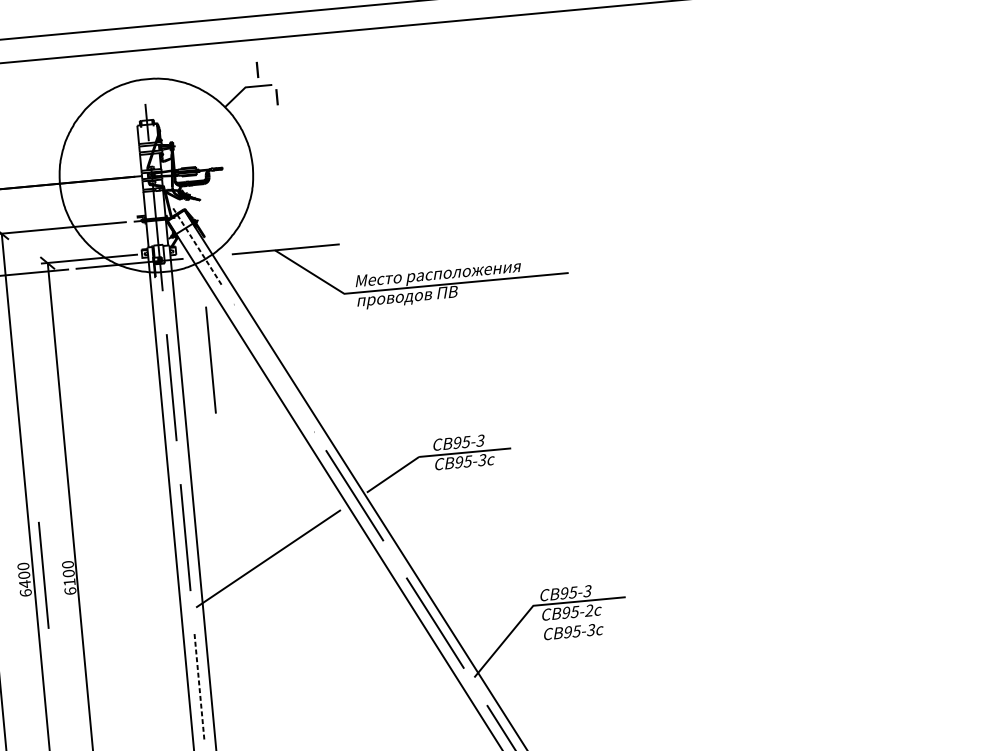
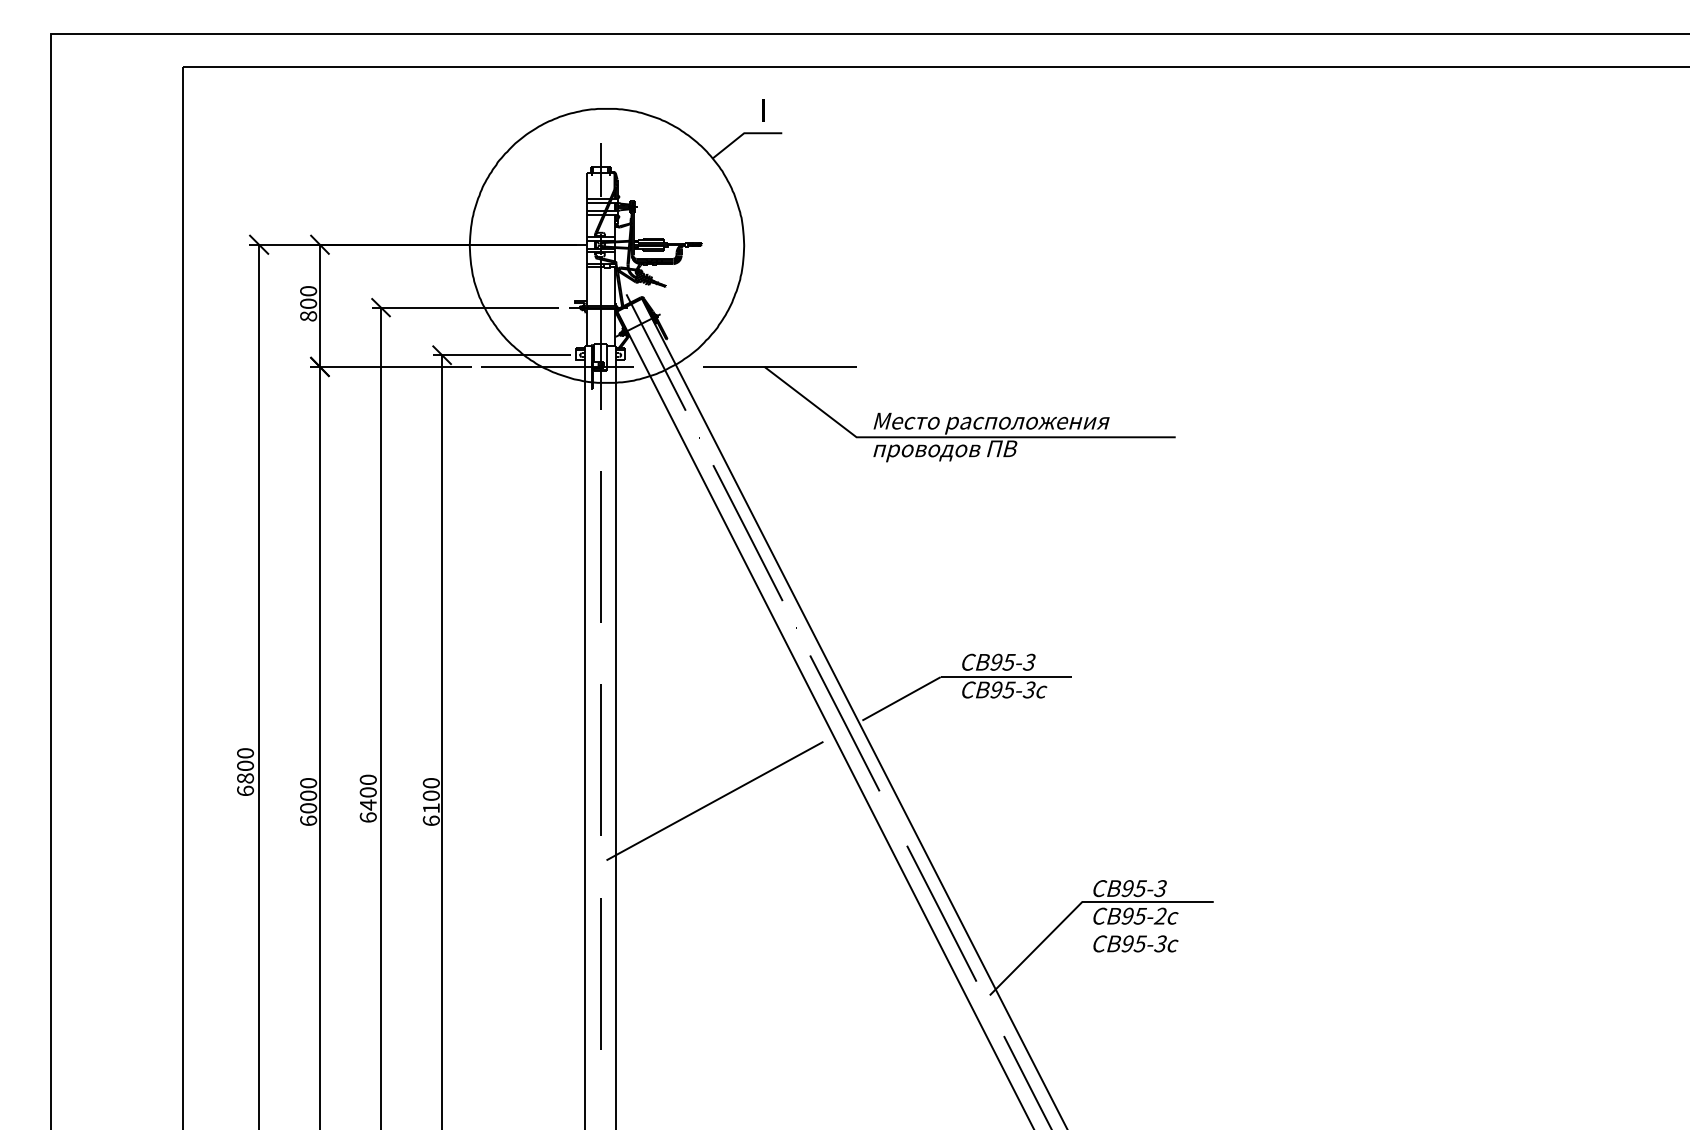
line: (277, 97) -> (787, 151), removed
line: (198, 247) -> (656, 353), dashed -> solid
line: (210, 359) -> (659, 512), removed
line: (273, 368) -> (747, 533), added
line: (43, 575) -> (395, 794), removed
line: (199, 688) -> (600, 974), dashed -> solid

